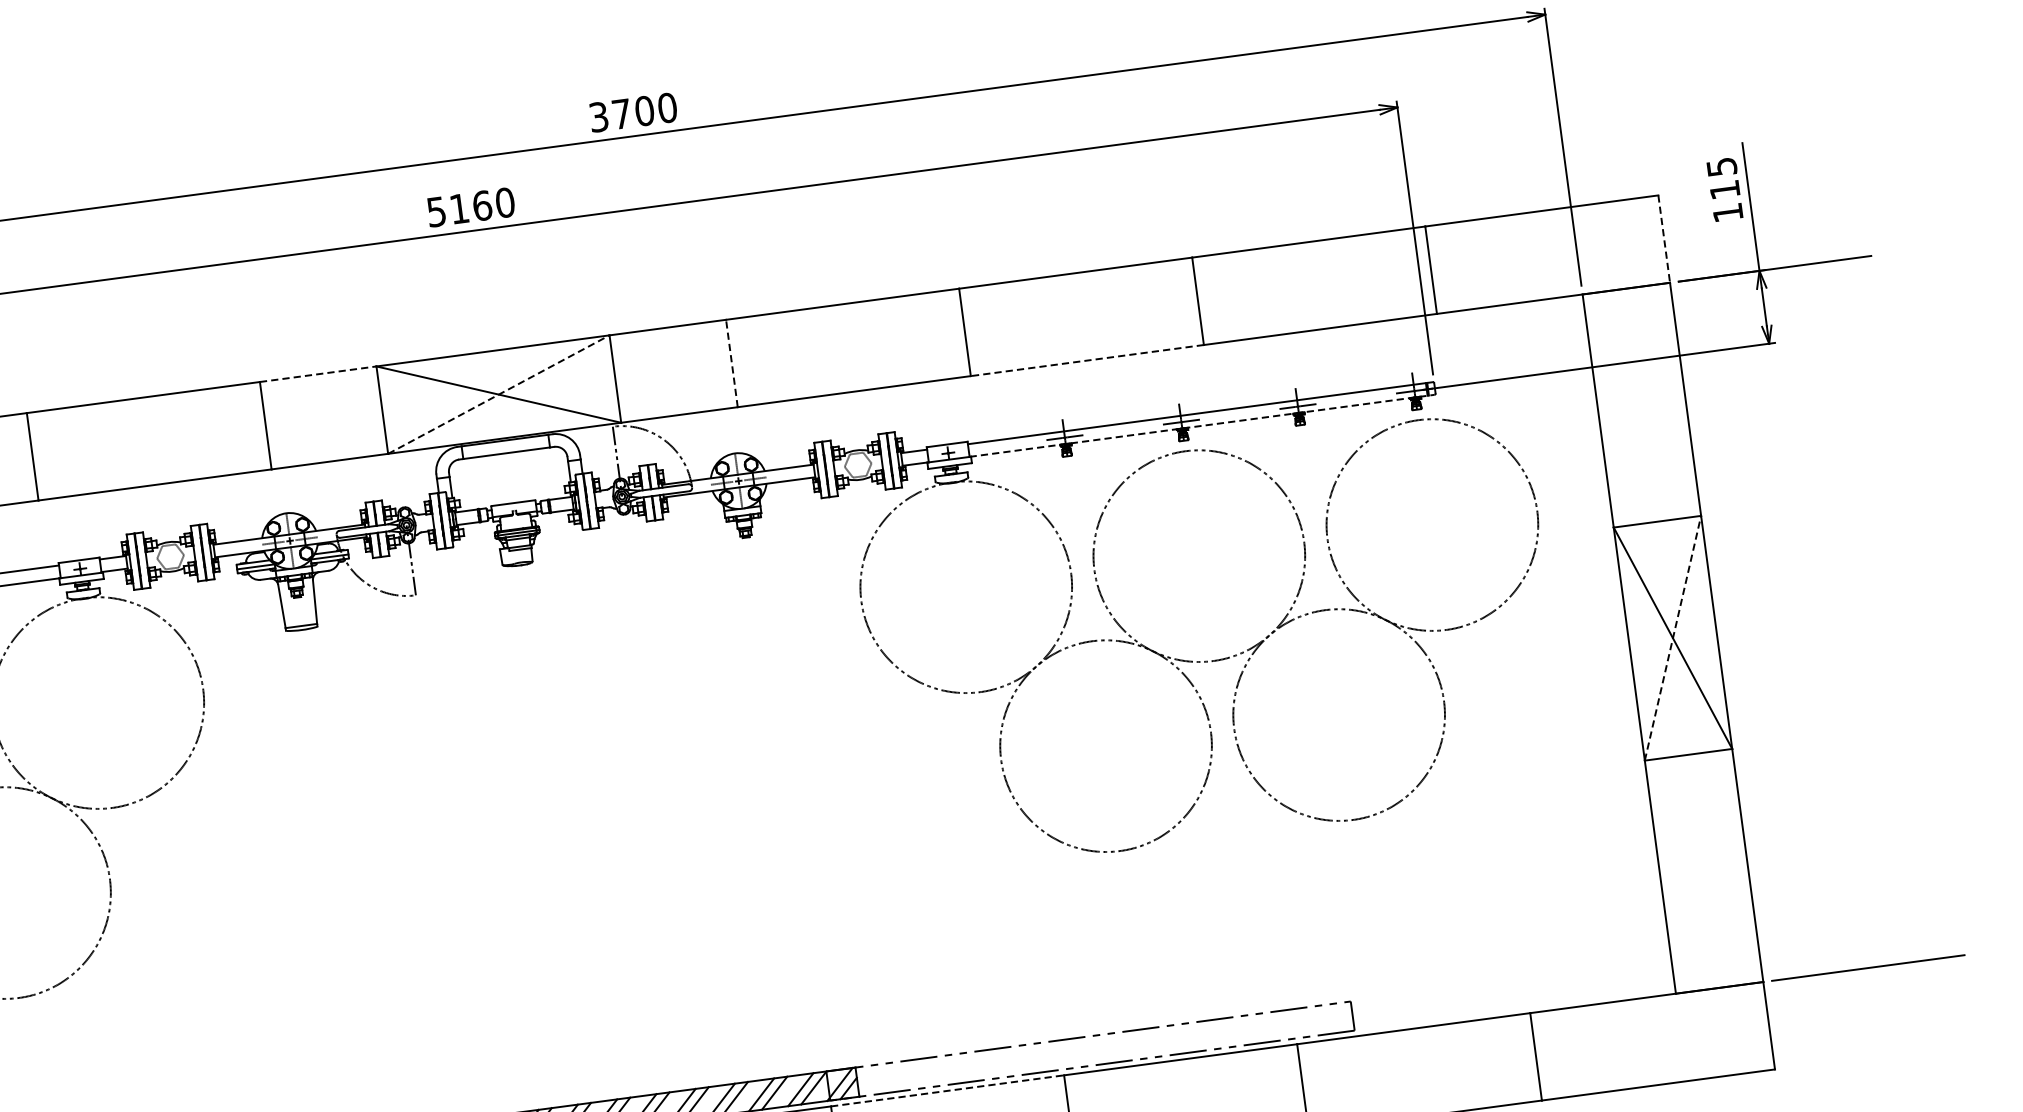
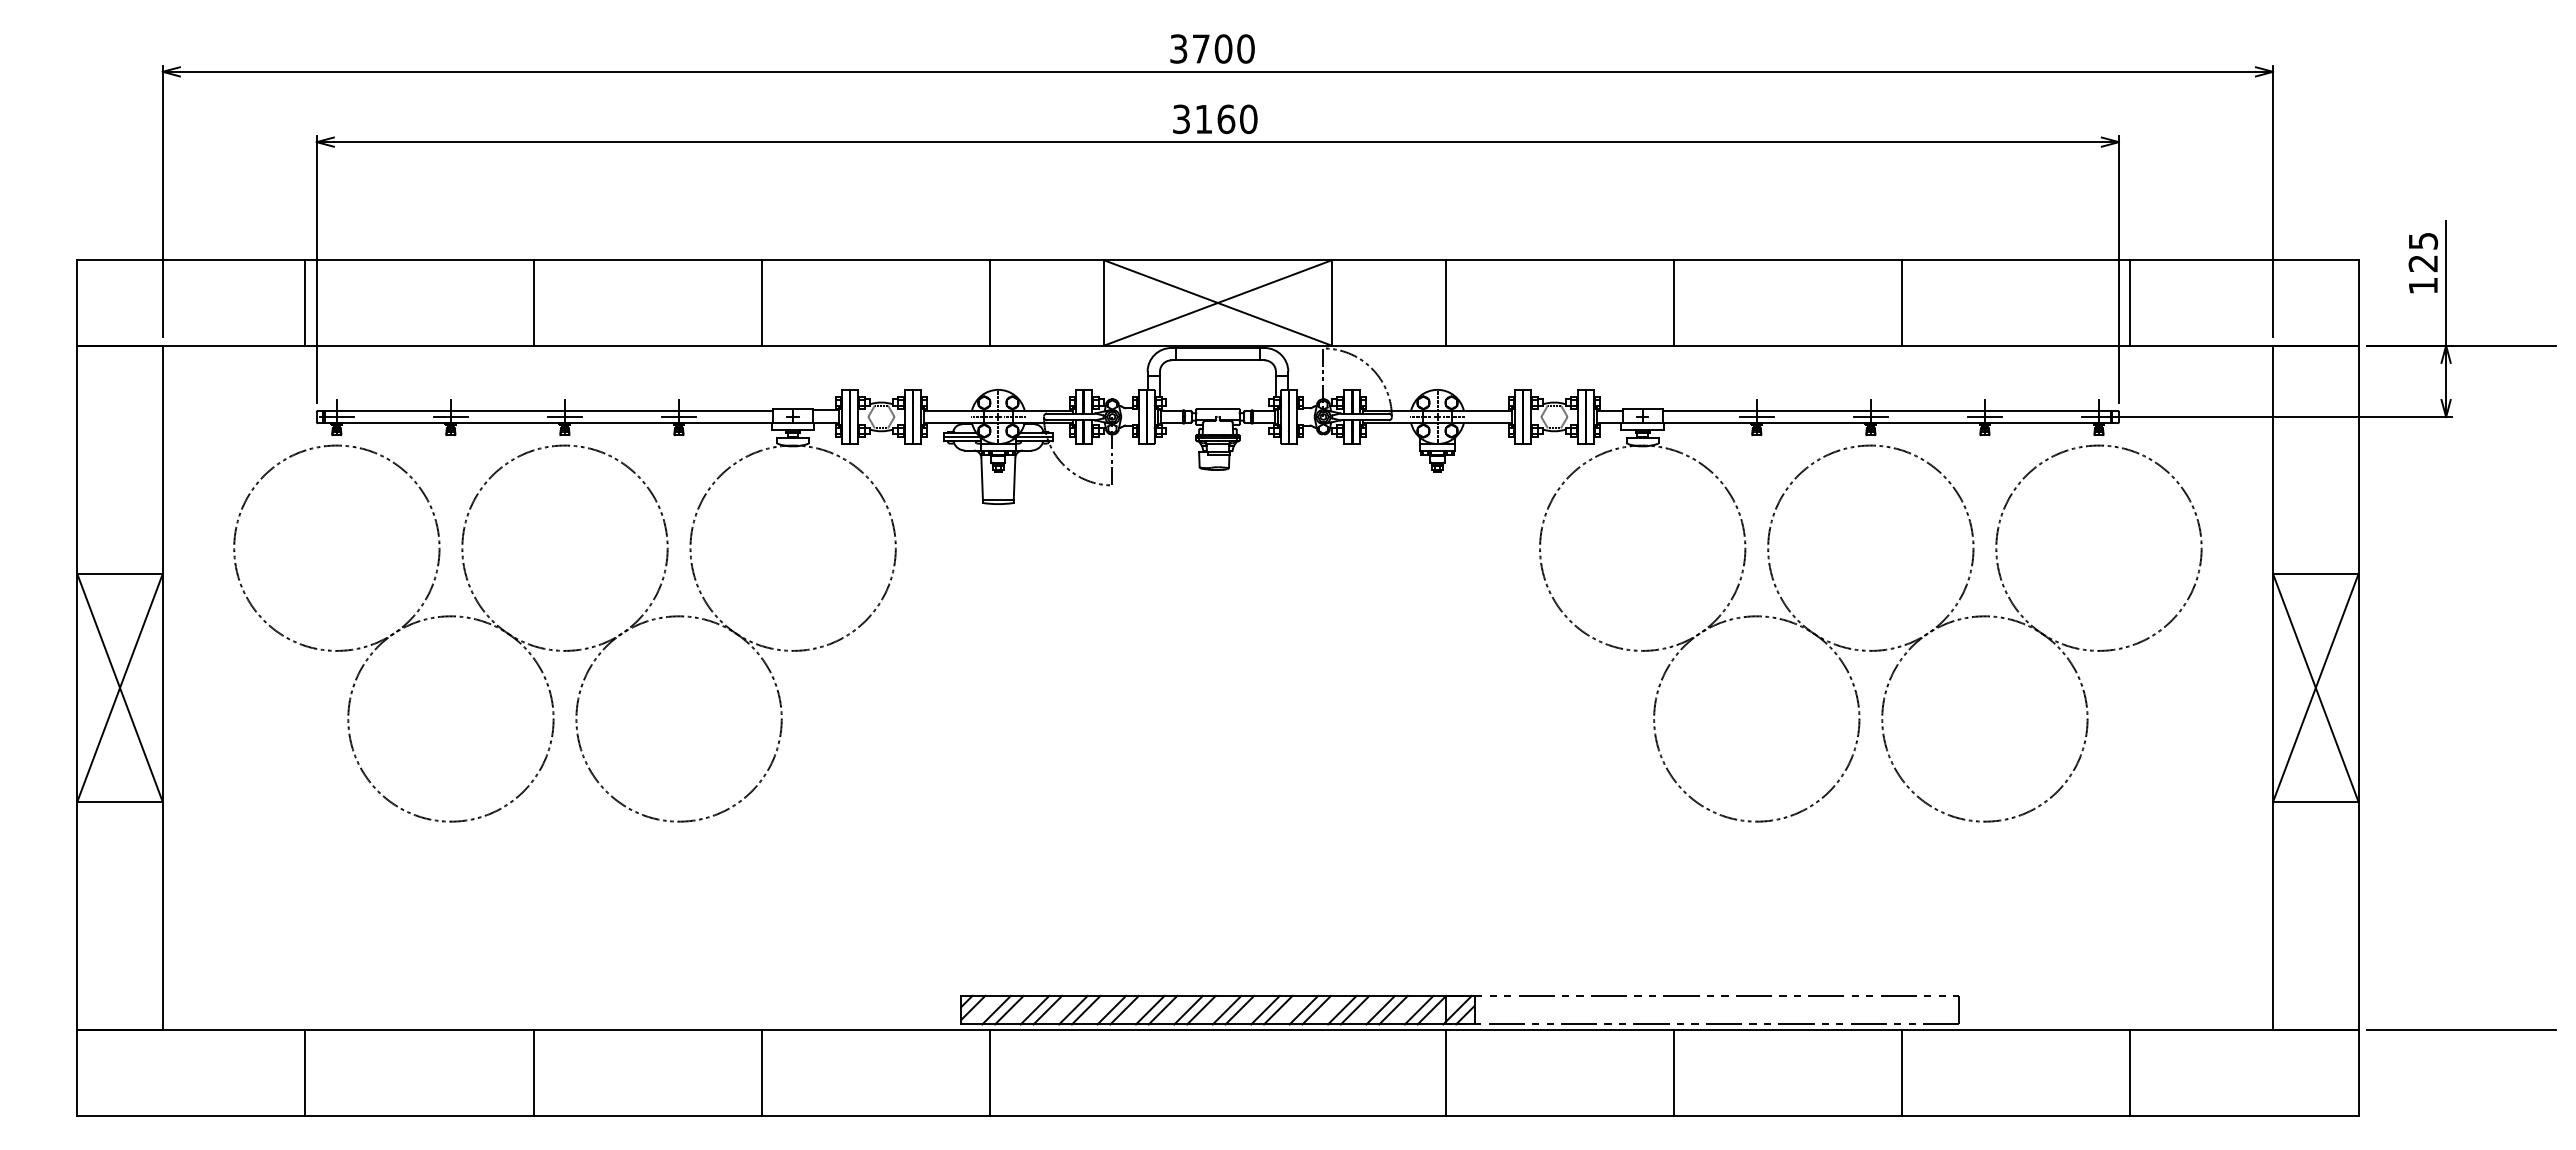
text: (633, 112) -> (1212, 48), moved
text: (1724, 190) -> (2422, 263), 115 -> 125
text: (436, 211) -> (1181, 118), 5160 -> 3160
line: (1664, 238) -> (2358, 302), dashed -> solid
line: (1086, 360) -> (1787, 345), dashed -> solid
line: (732, 362) -> (1446, 302), dashed -> solid
line: (318, 374) -> (1047, 260), dashed -> solid
line: (498, 394) -> (1217, 302), dashed -> solid
line: (1202, 426) -> (1890, 423), dashed -> solid
line: (1672, 637) -> (2315, 687), dashed -> solid
line: (947, 1091) -> (1560, 1030), dashed -> solid

